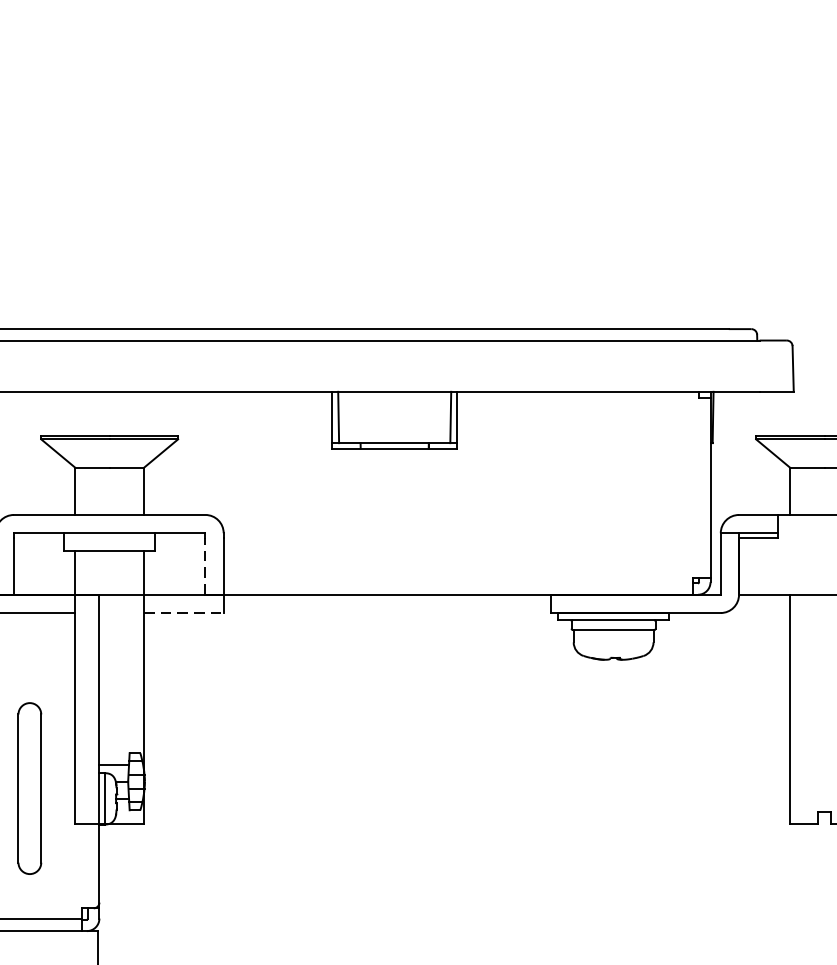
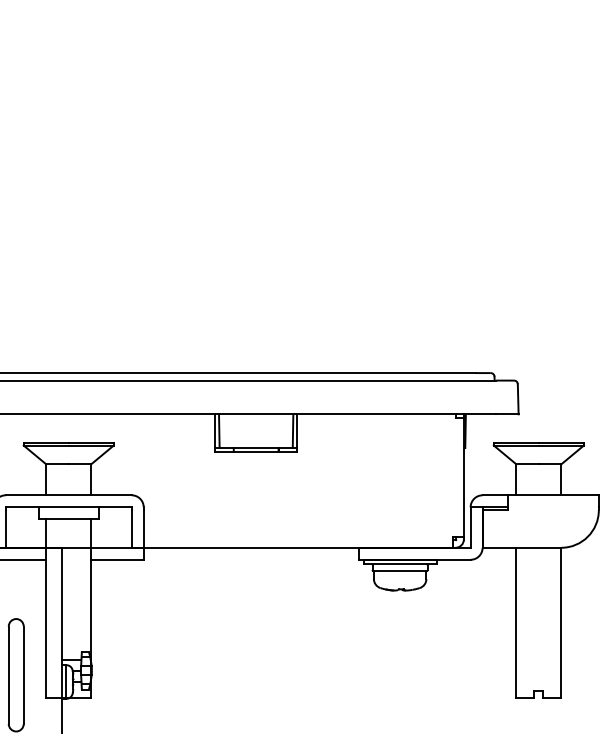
line: (205, 566) -> (131, 529), dashed -> solid
line: (183, 612) -> (117, 559), dashed -> solid

